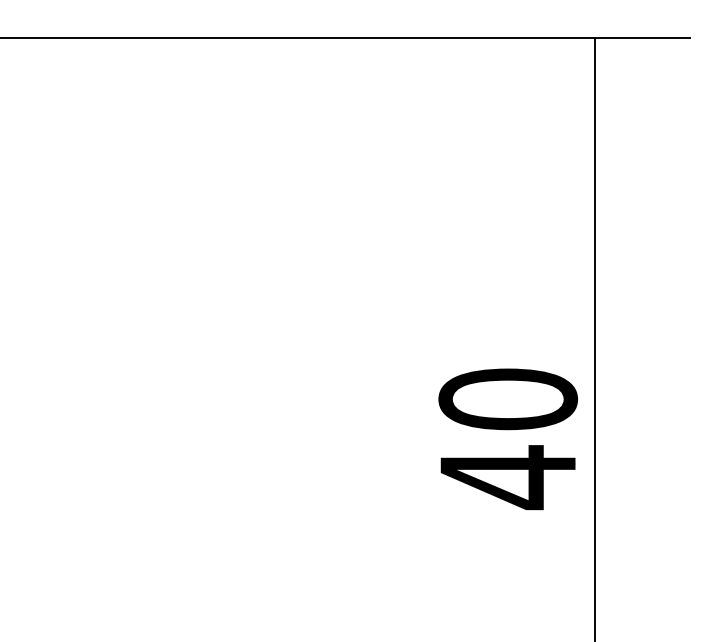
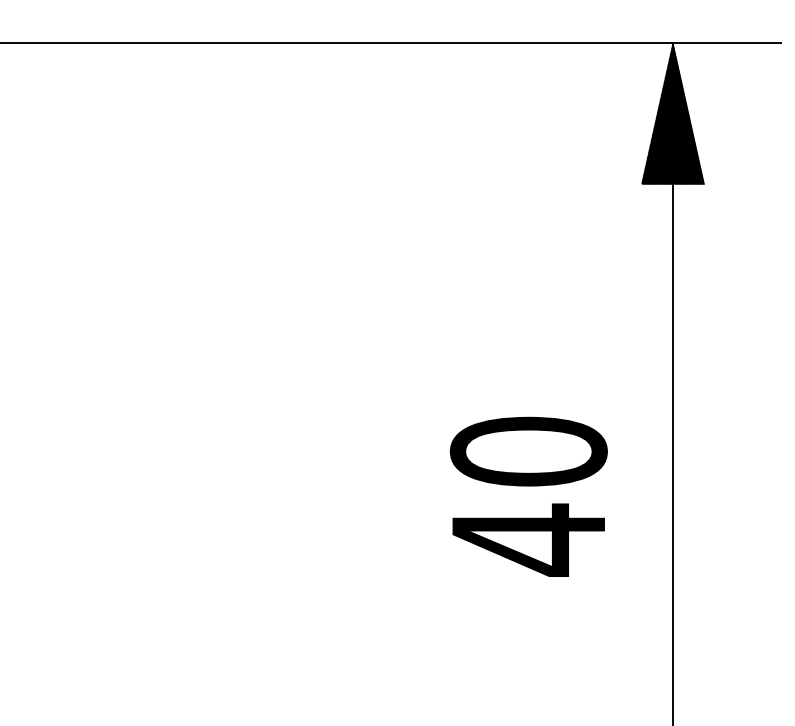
hatch: (594, 100) -> (672, 113), added
text: (507, 438) -> (528, 496), moved

